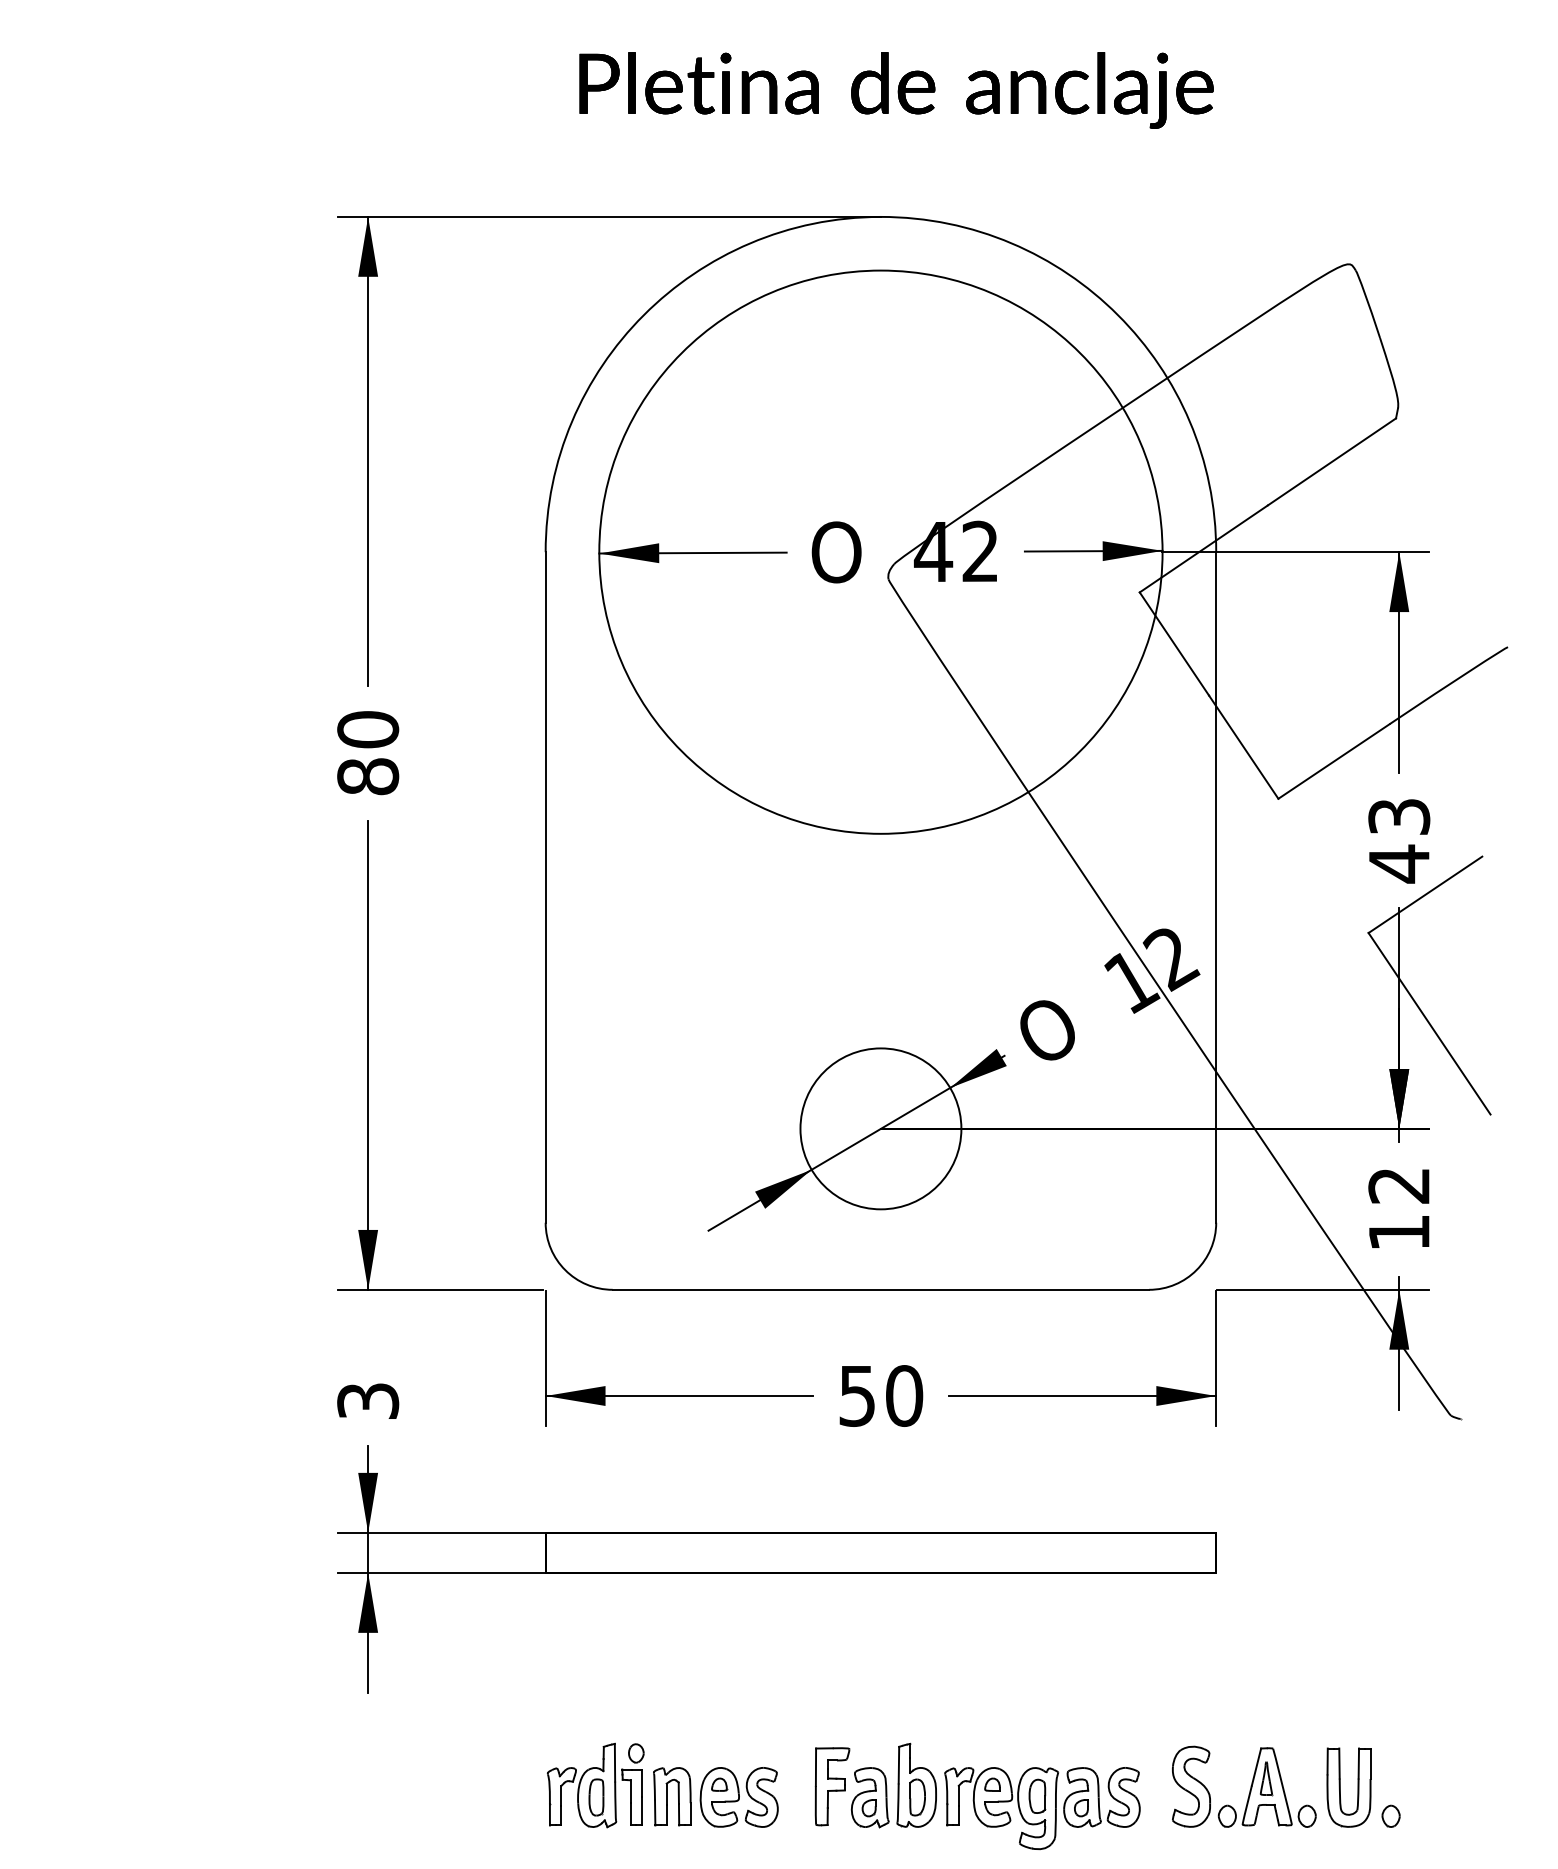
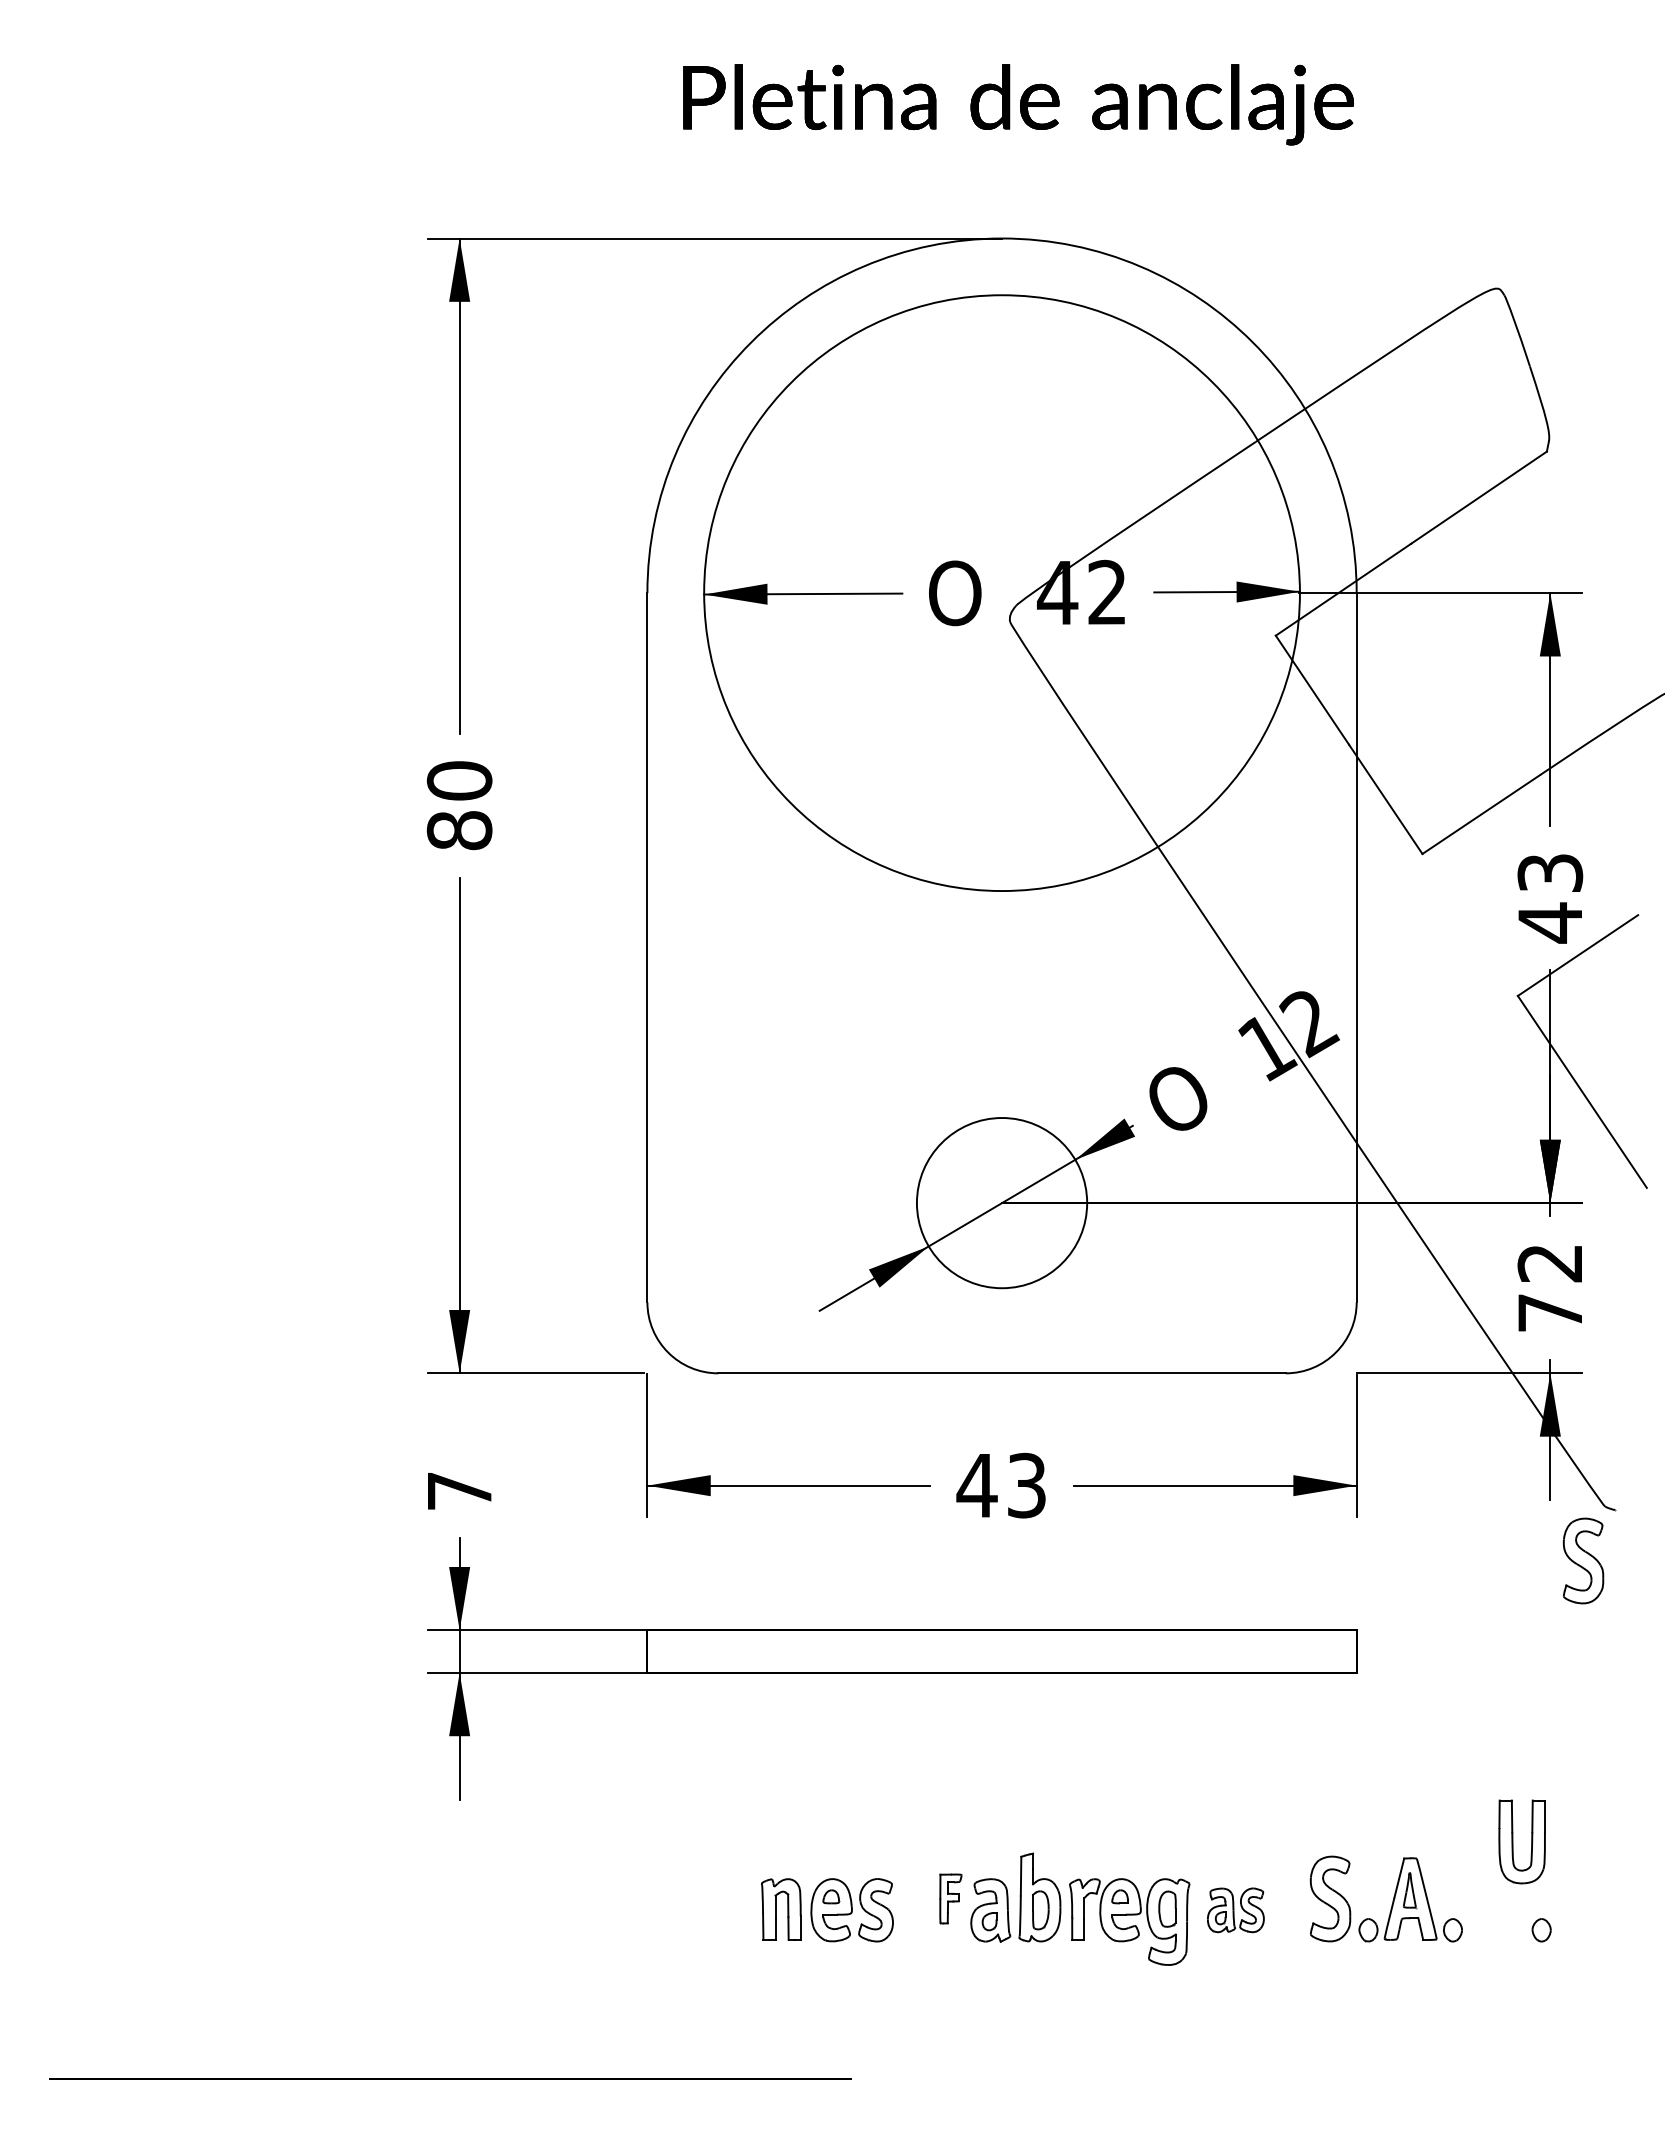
text: (1398, 1232) -> (1549, 1312), 12 -> 72
text: (880, 1395) -> (1001, 1485), 50 -> 43
text: (368, 1400) -> (459, 1490), 3 -> 7
part: (1430, 1466) -> (1583, 1560), added
part: (594, 1785) -> (699, 1897), removed
part: (832, 1786) -> (950, 1898), size x0.6
part: (1340, 1787) -> (1513, 1841), moved
part: (1101, 1797) -> (1235, 1910), size x0.7

